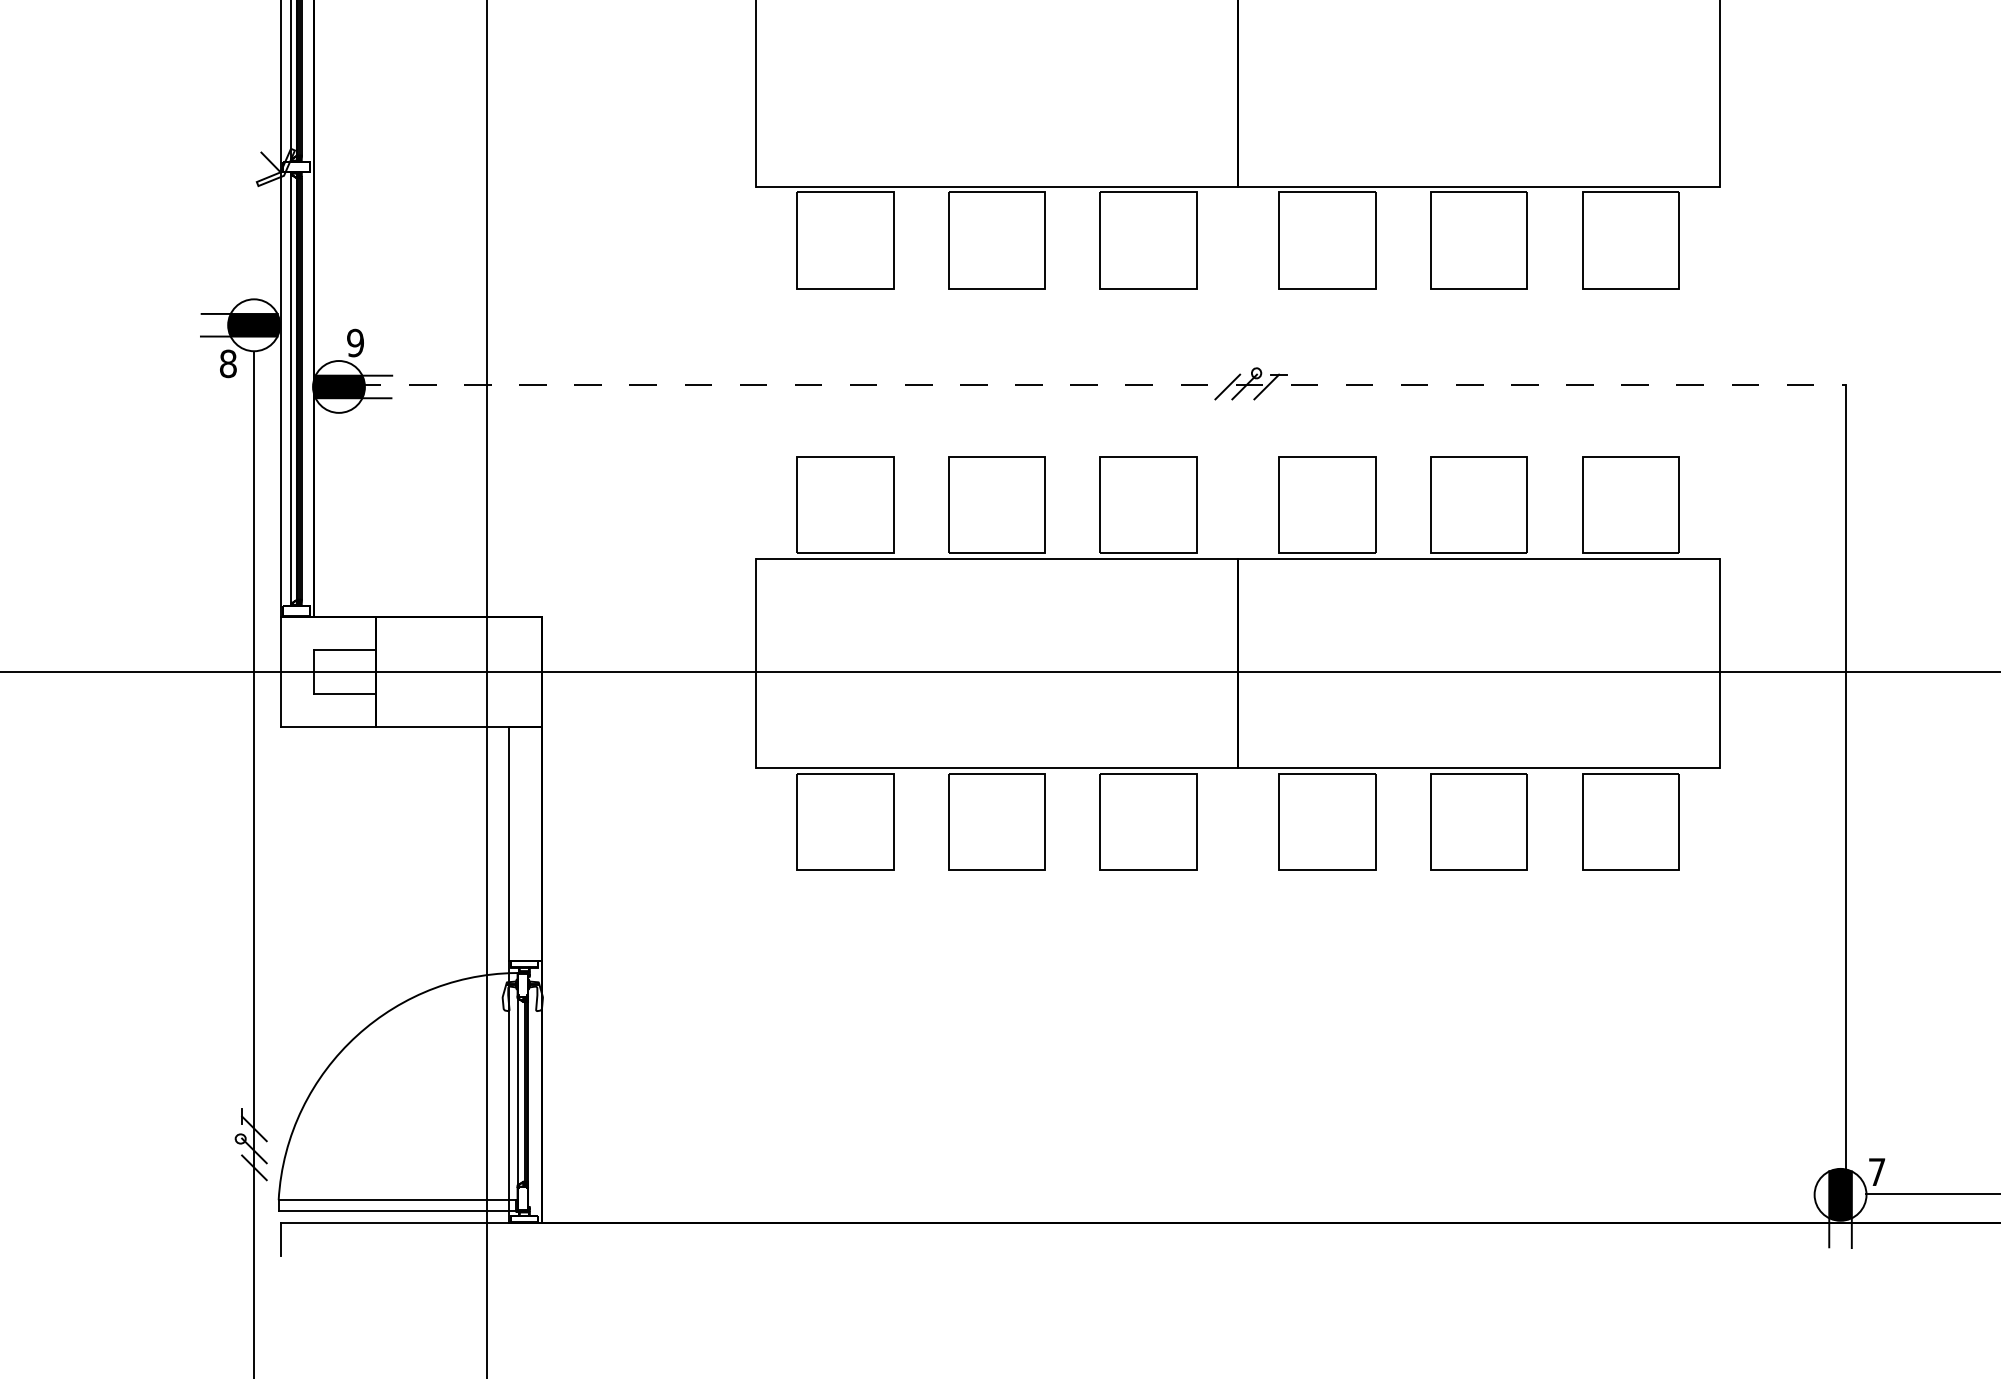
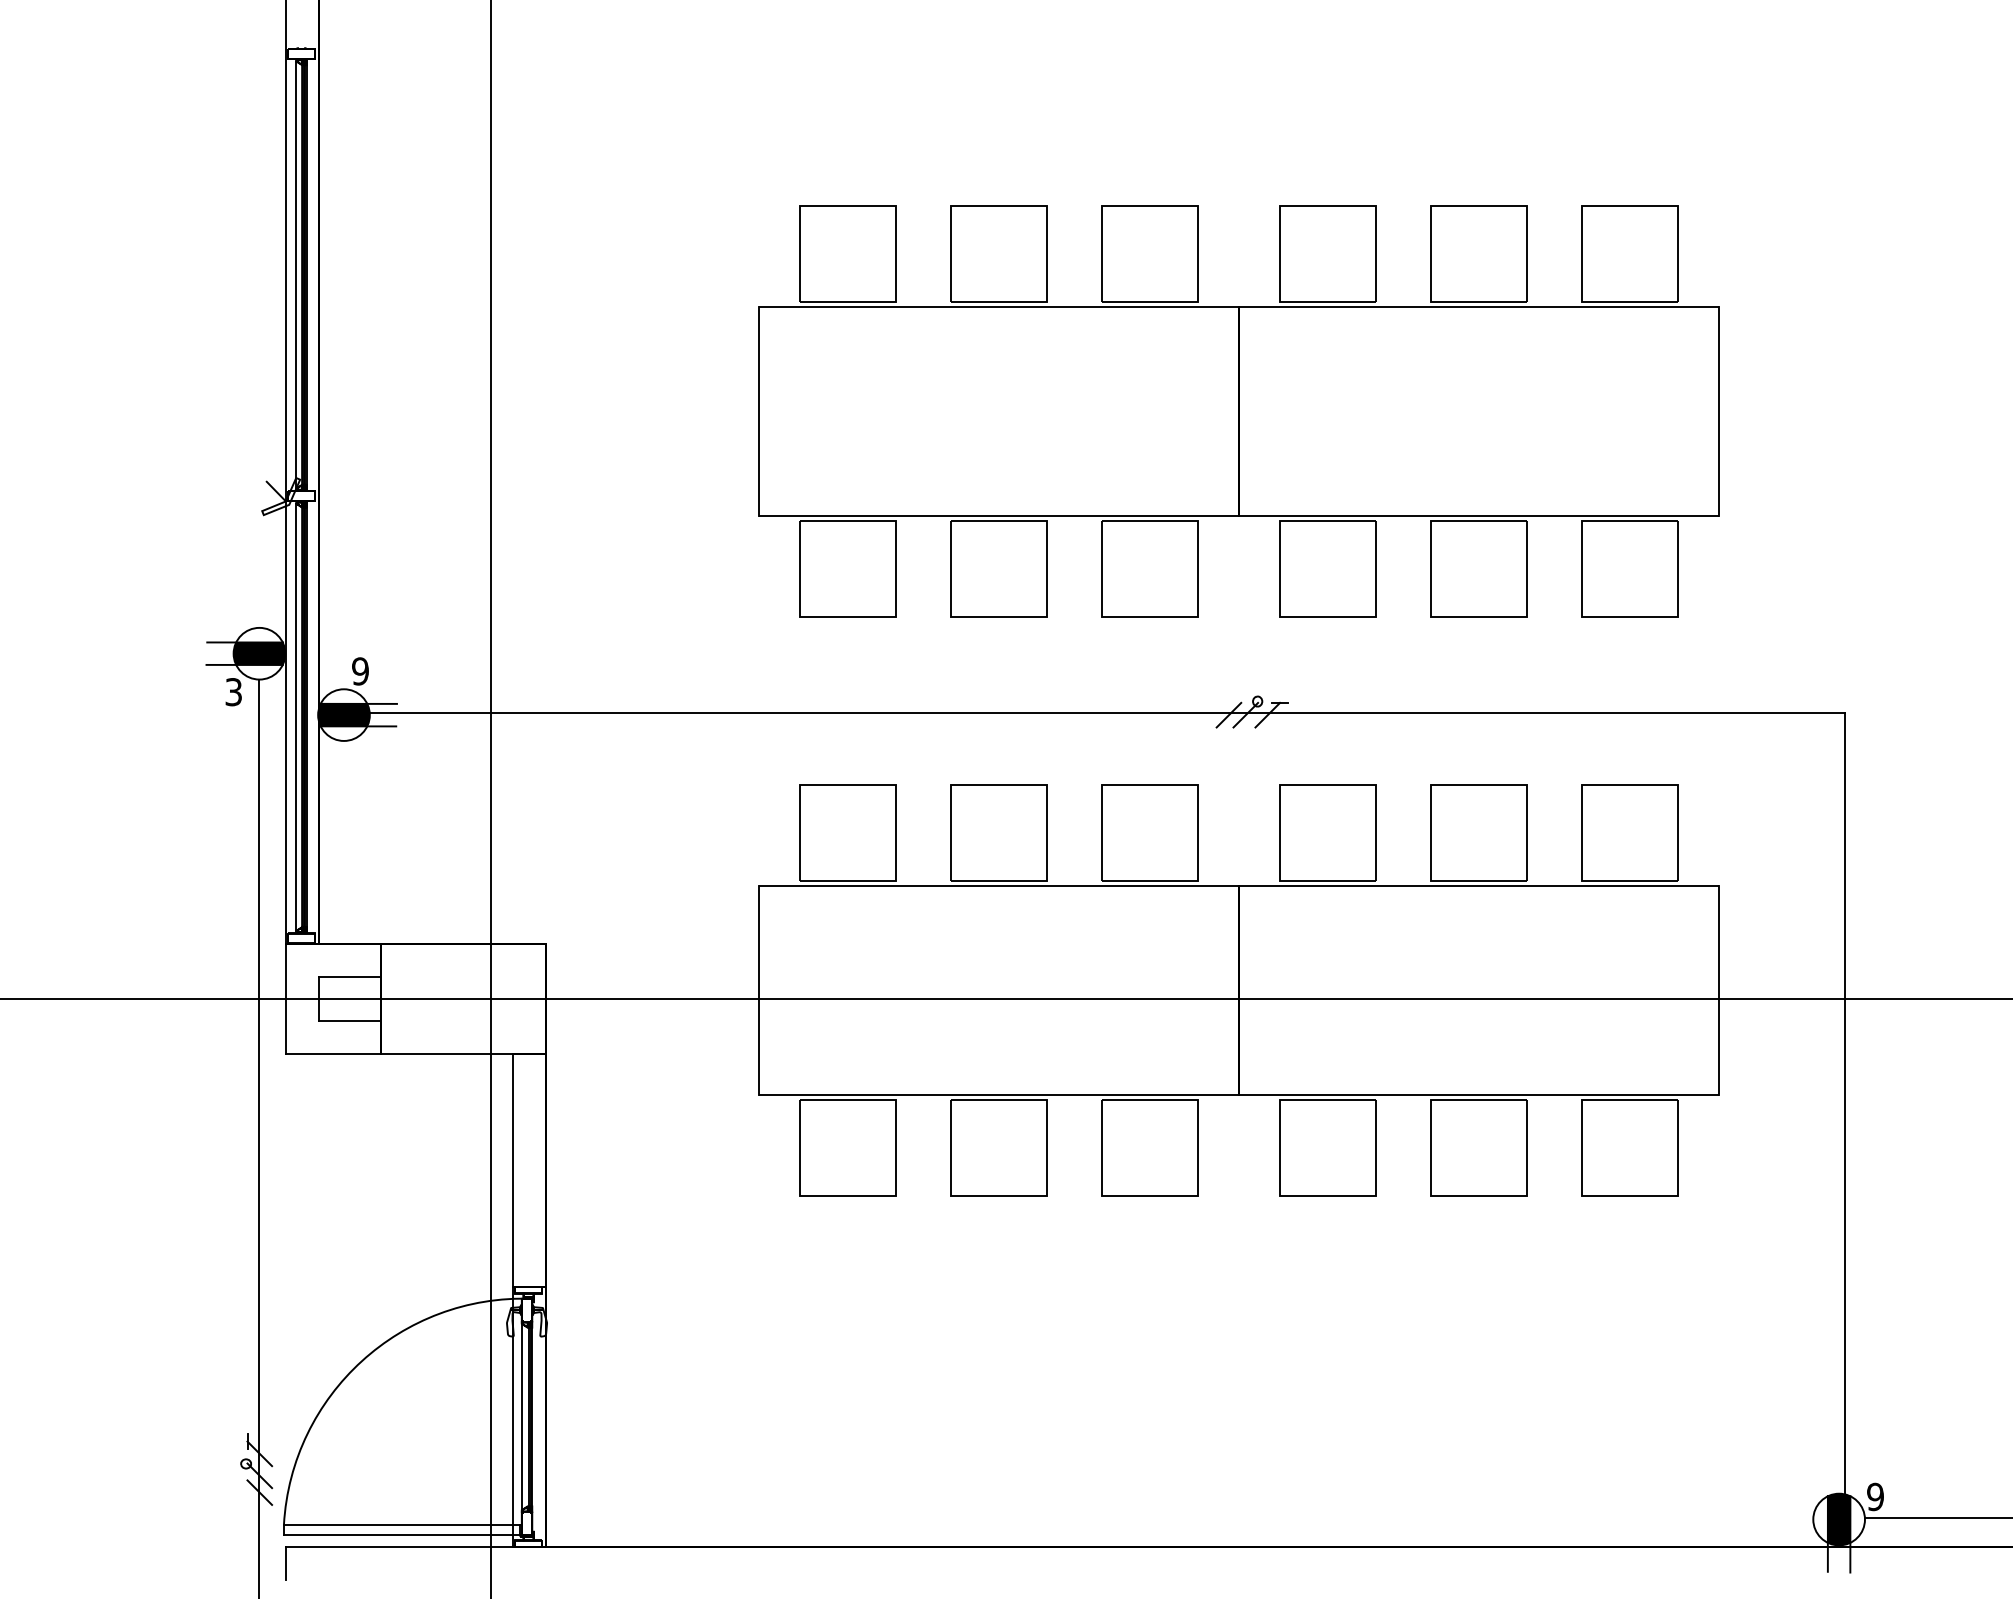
text: (228, 364) -> (233, 692), 8 -> 3
line: (1100, 385) -> (1102, 713), dashed -> solid
text: (1877, 1171) -> (1875, 1496), 7 -> 9

